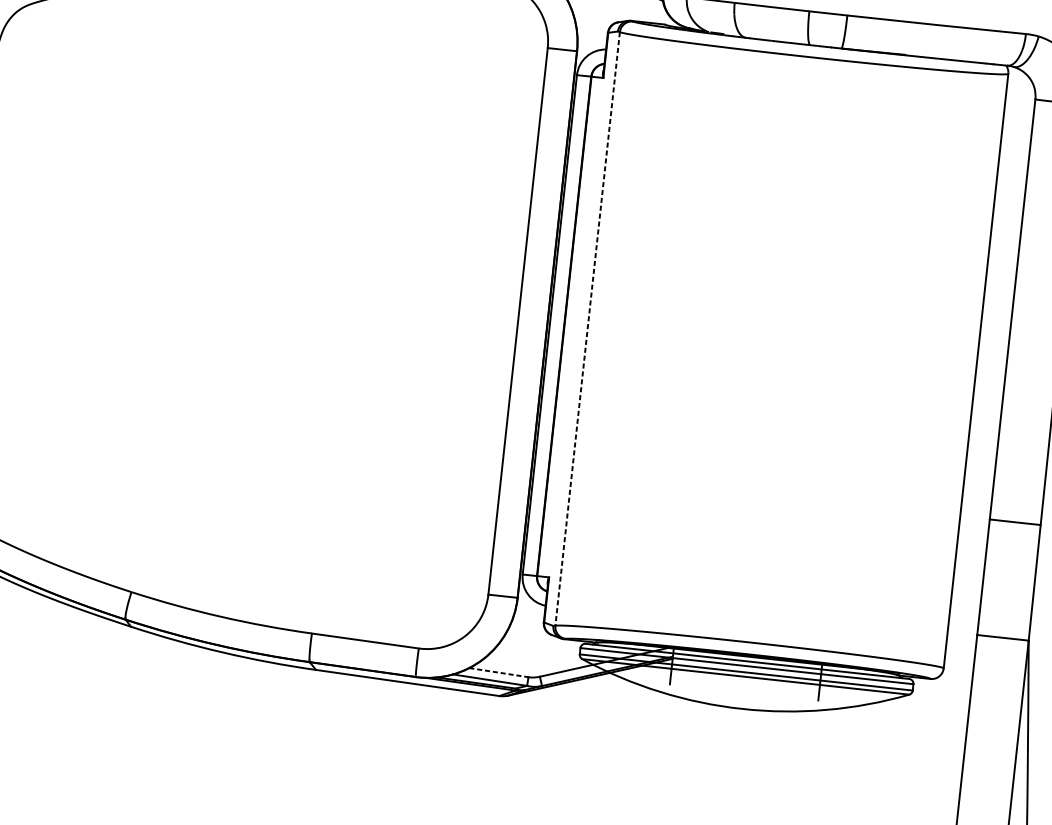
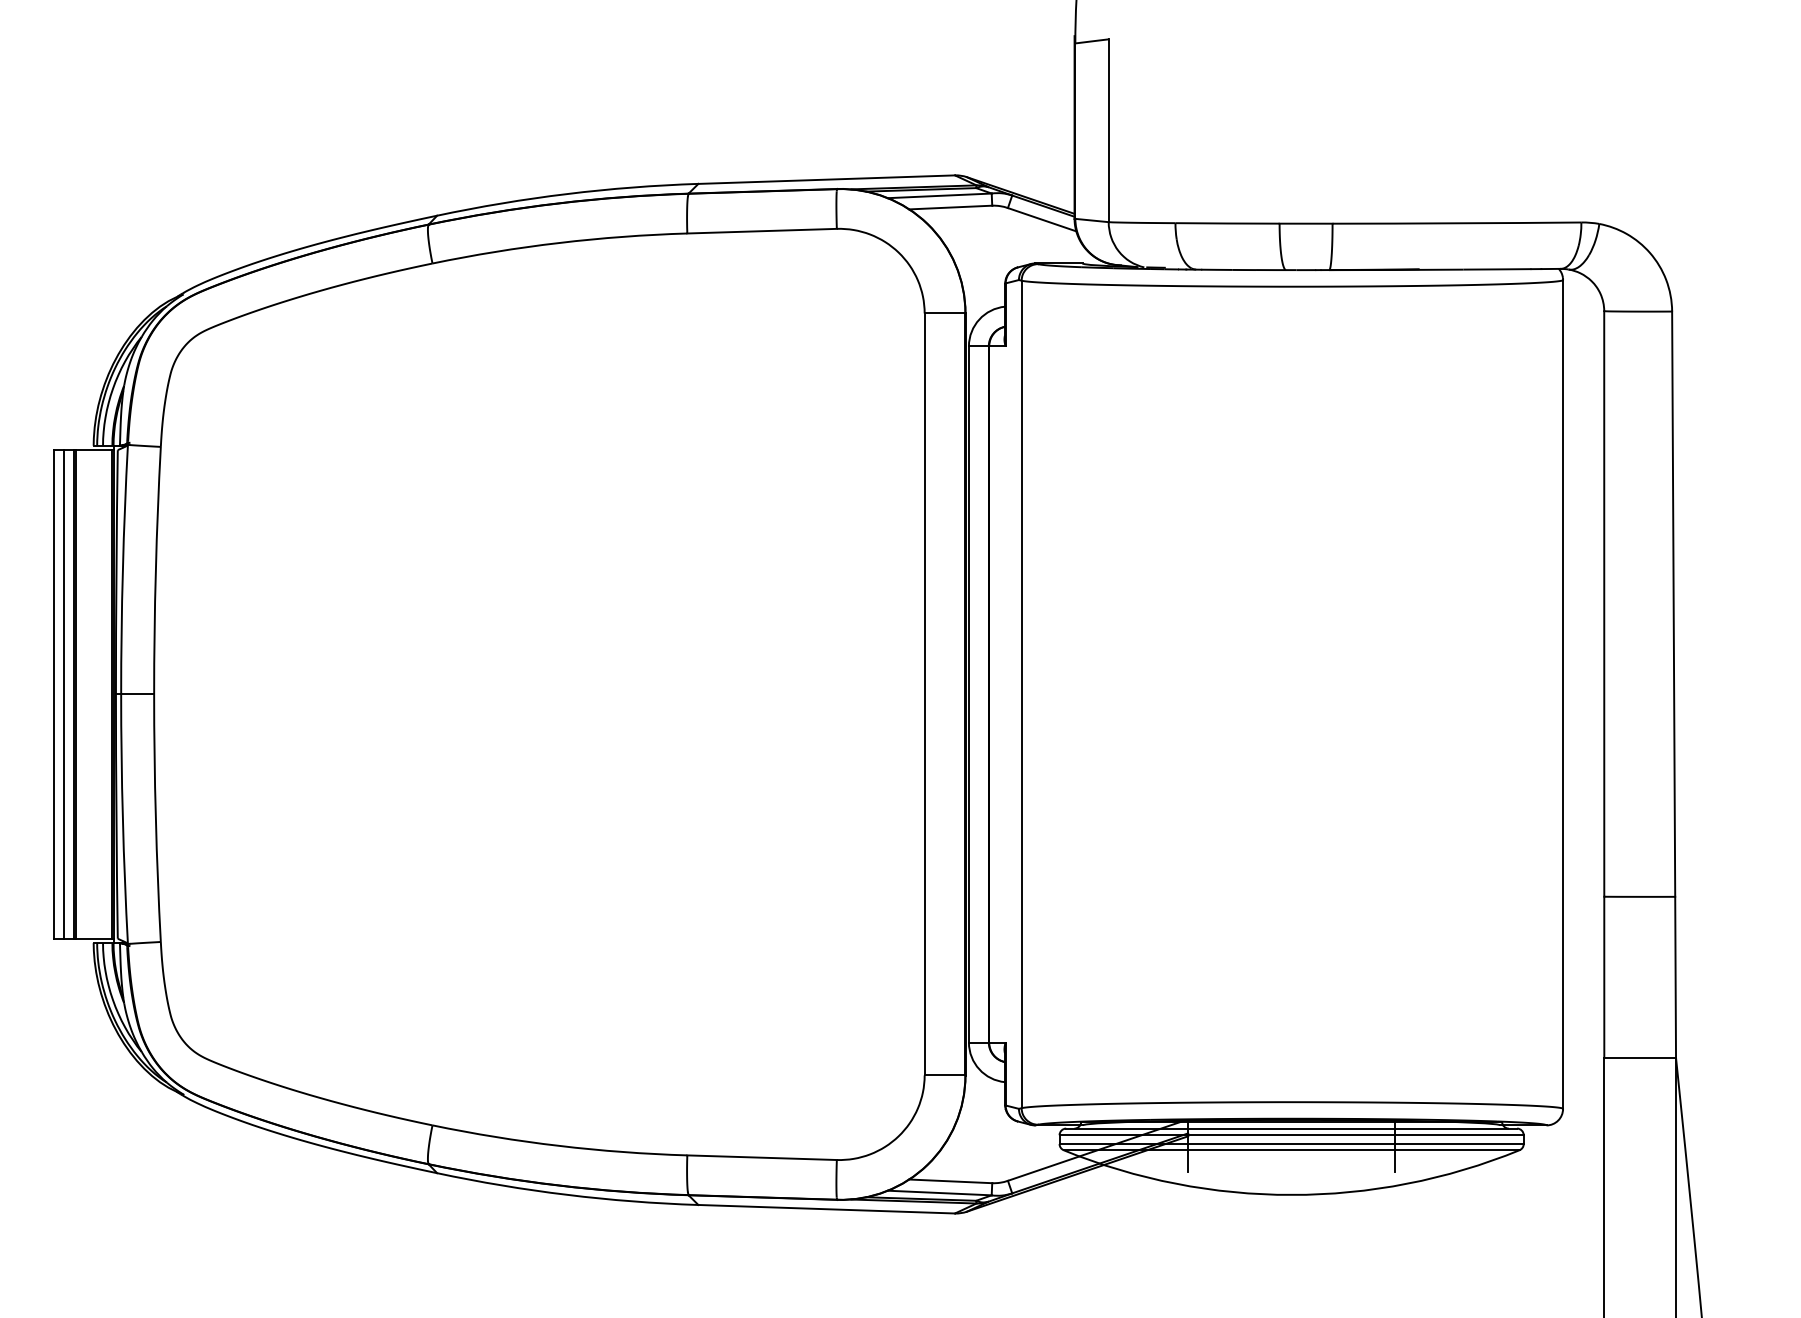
line: (587, 328) -> (1021, 694), dashed -> solid
line: (499, 672) -> (951, 1181), dashed -> solid

